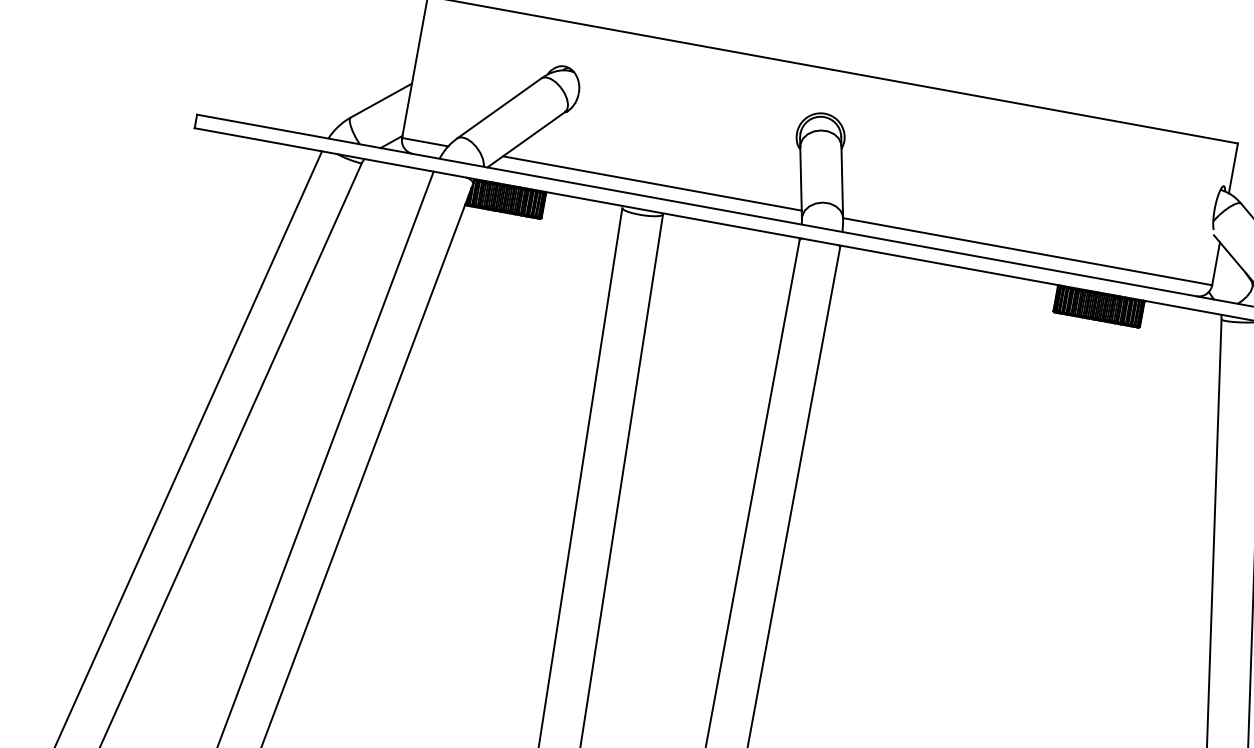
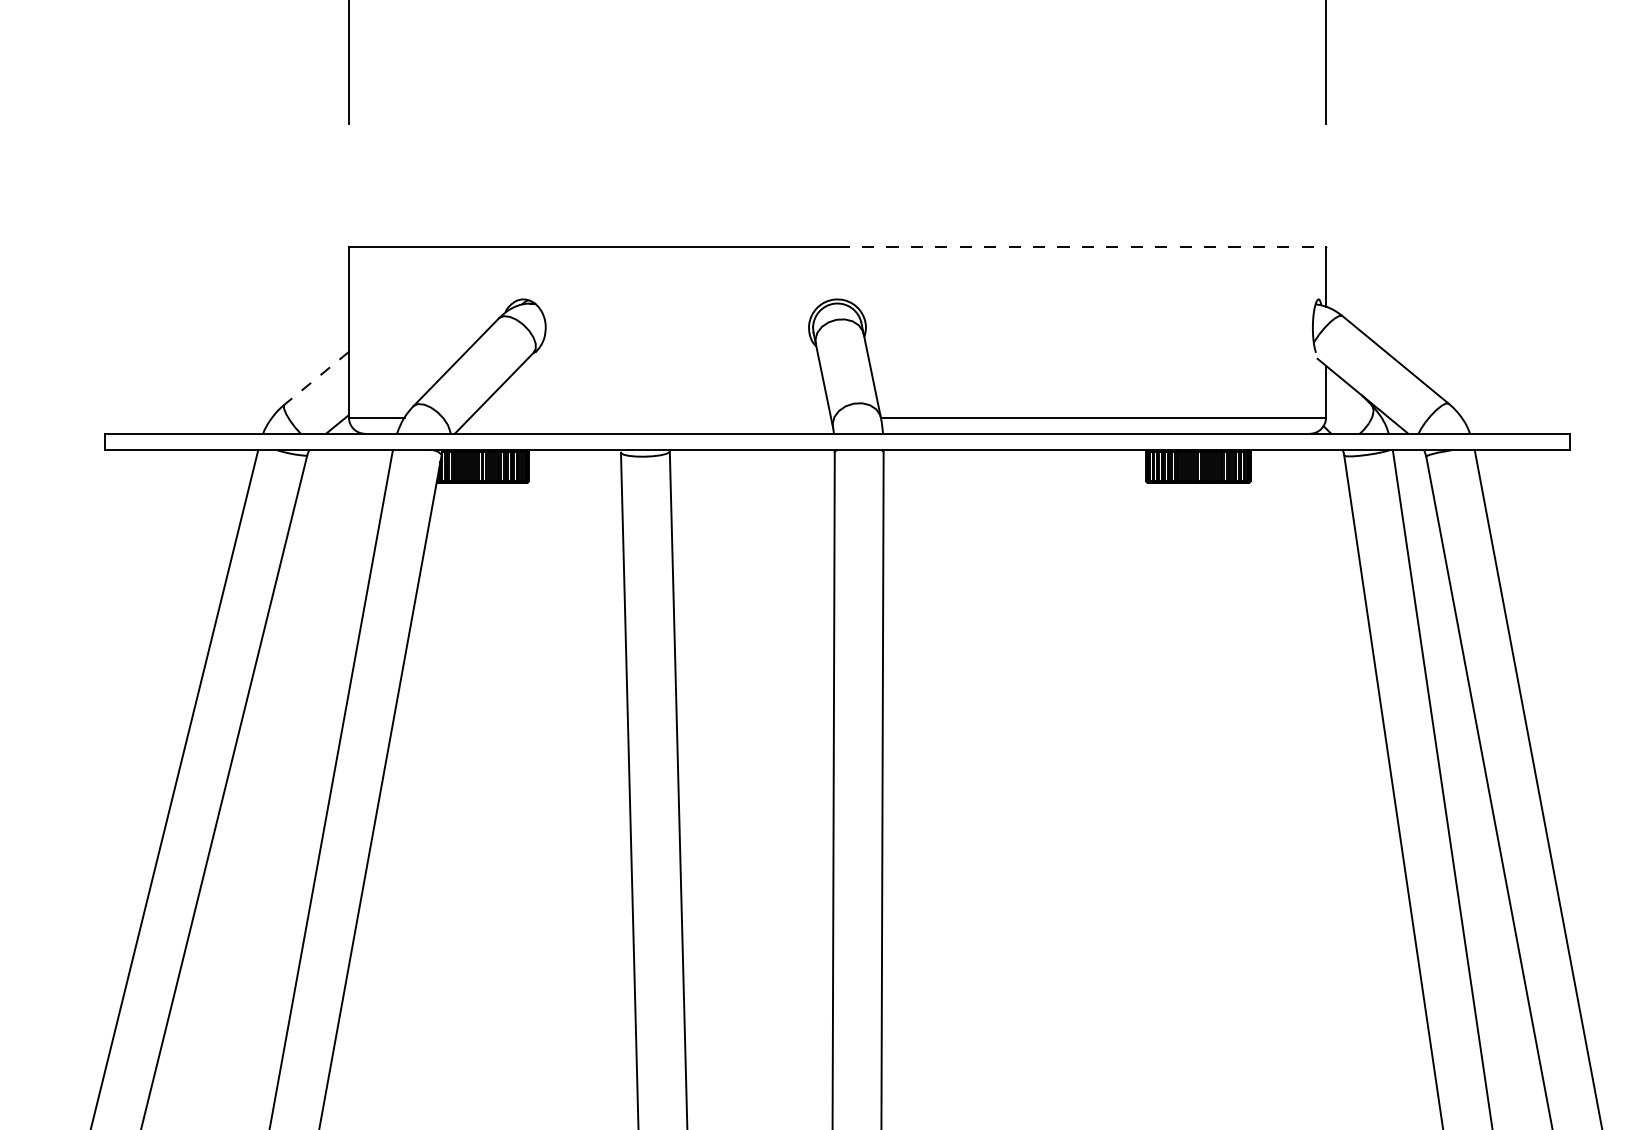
line: (381, 100) -> (316, 378), solid -> dashed
line: (1036, 106) -> (1082, 246), solid -> dashed
line: (652, 183) -> (650, 417), removed

